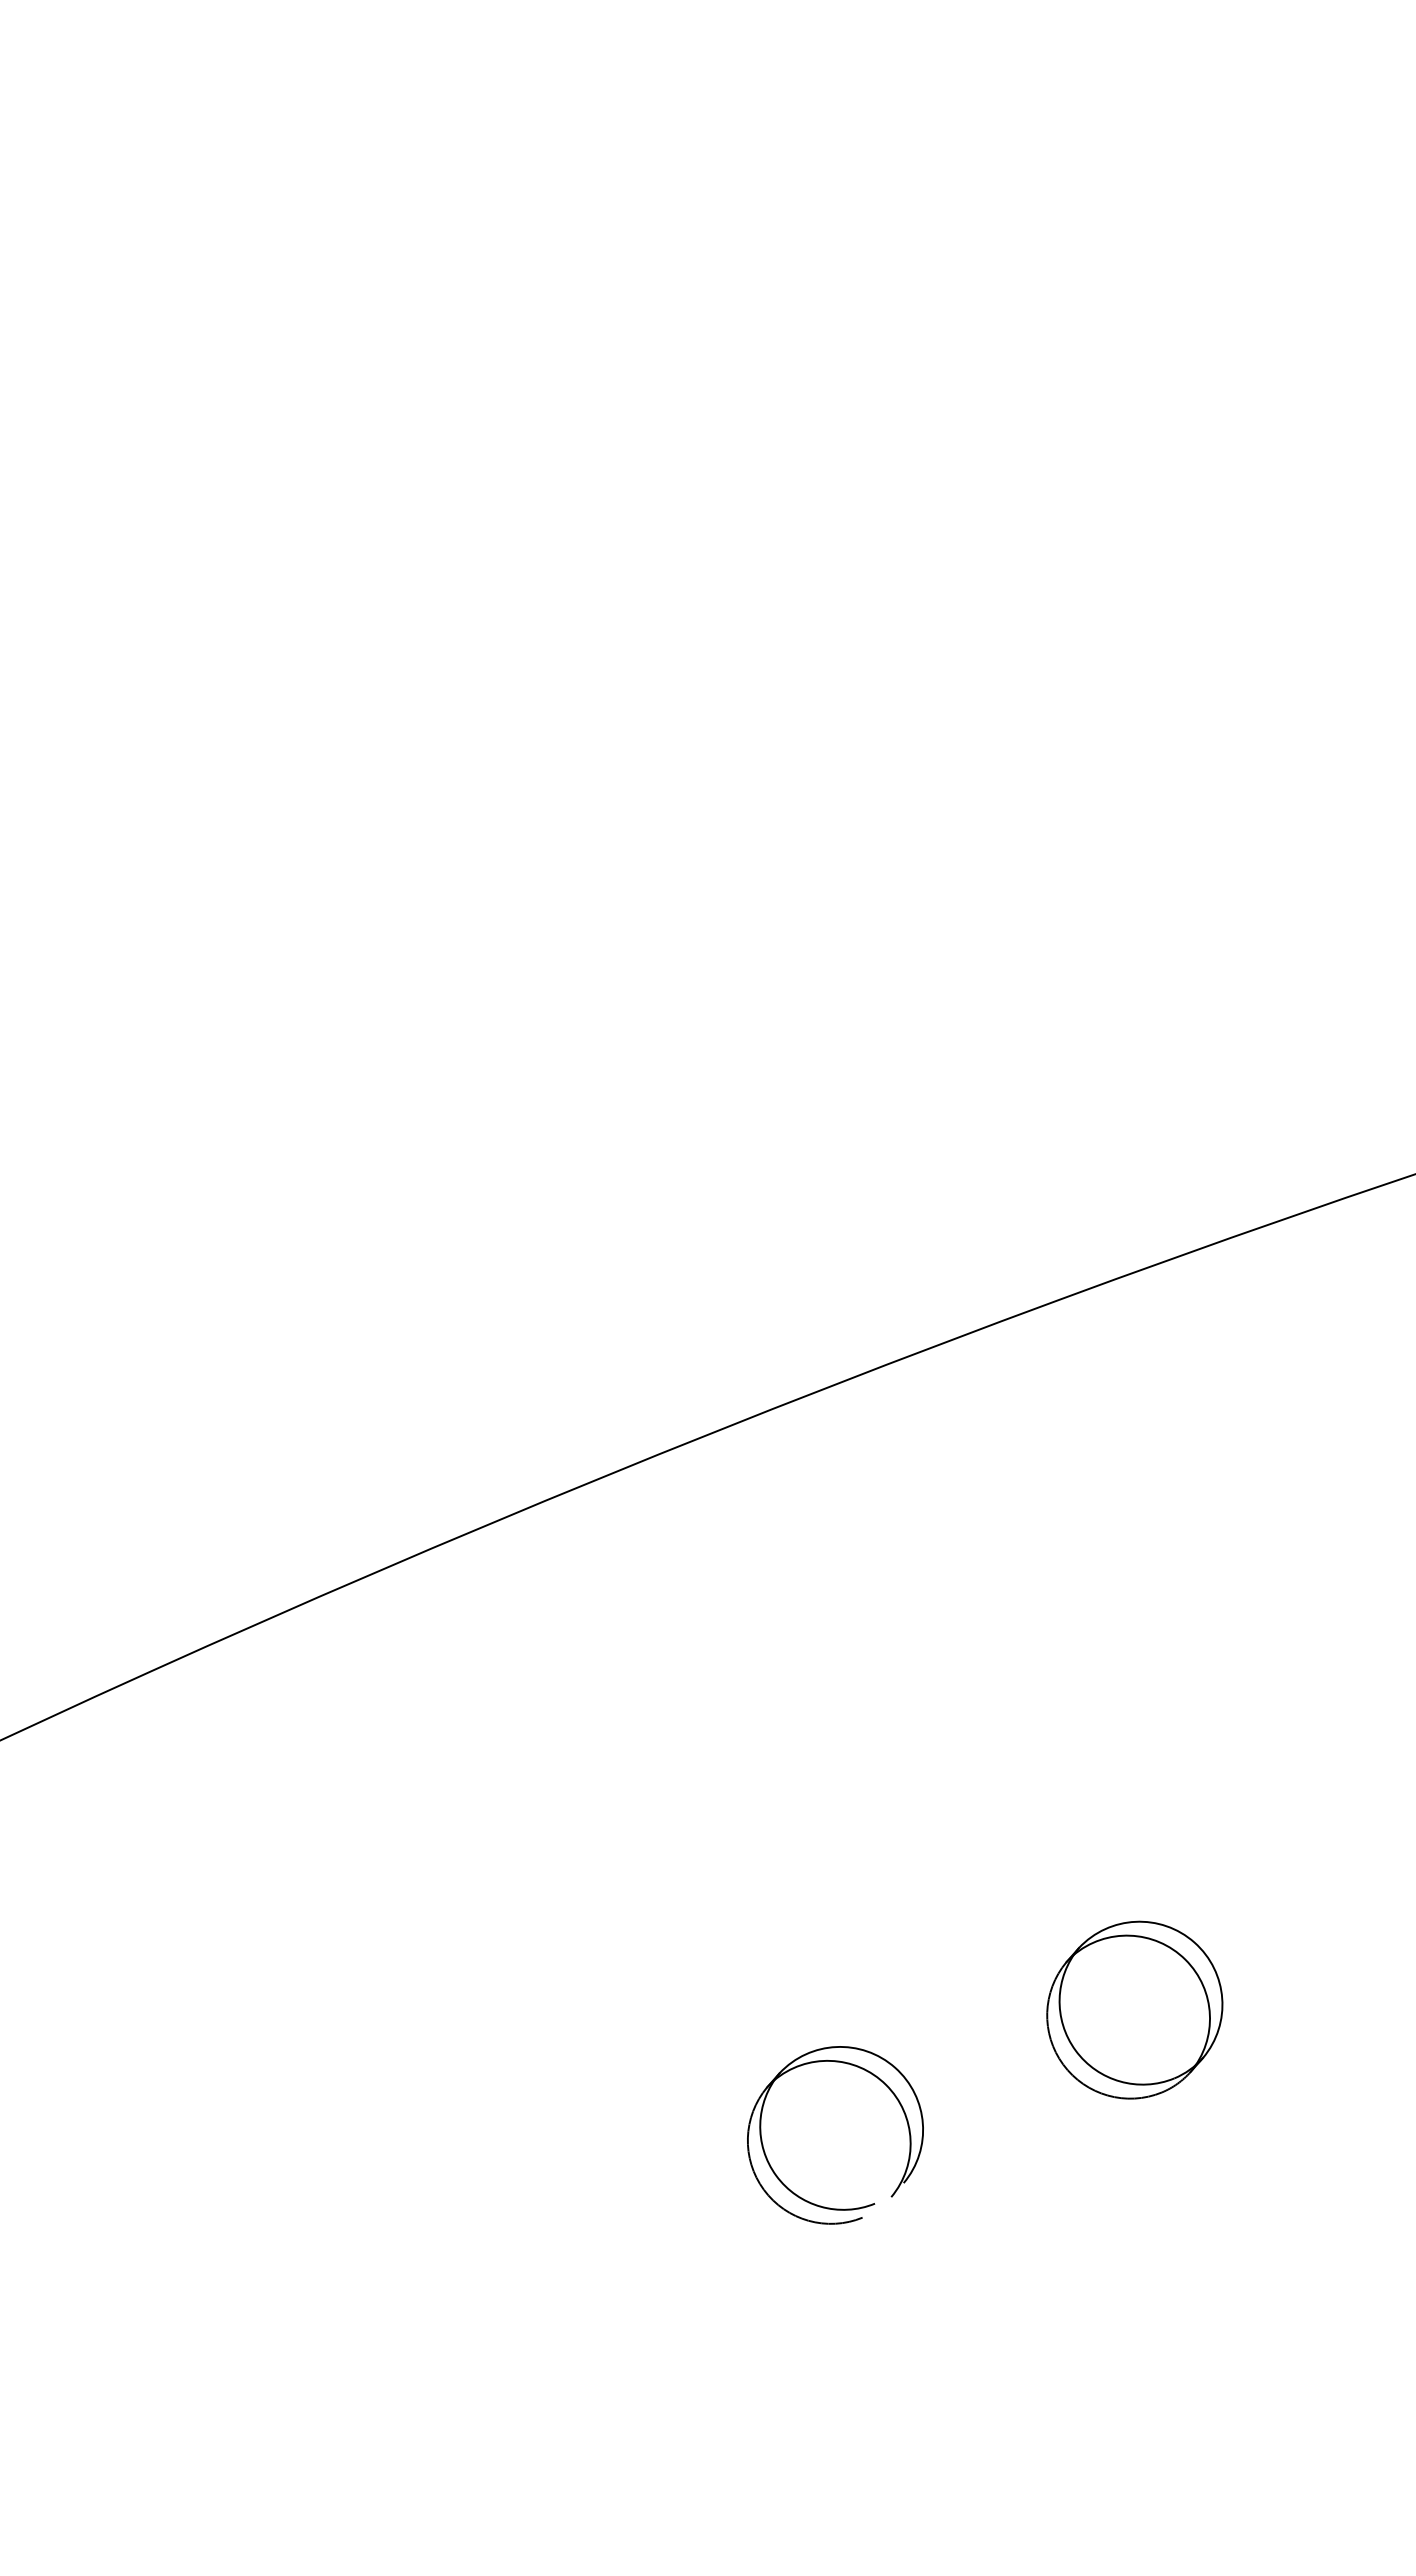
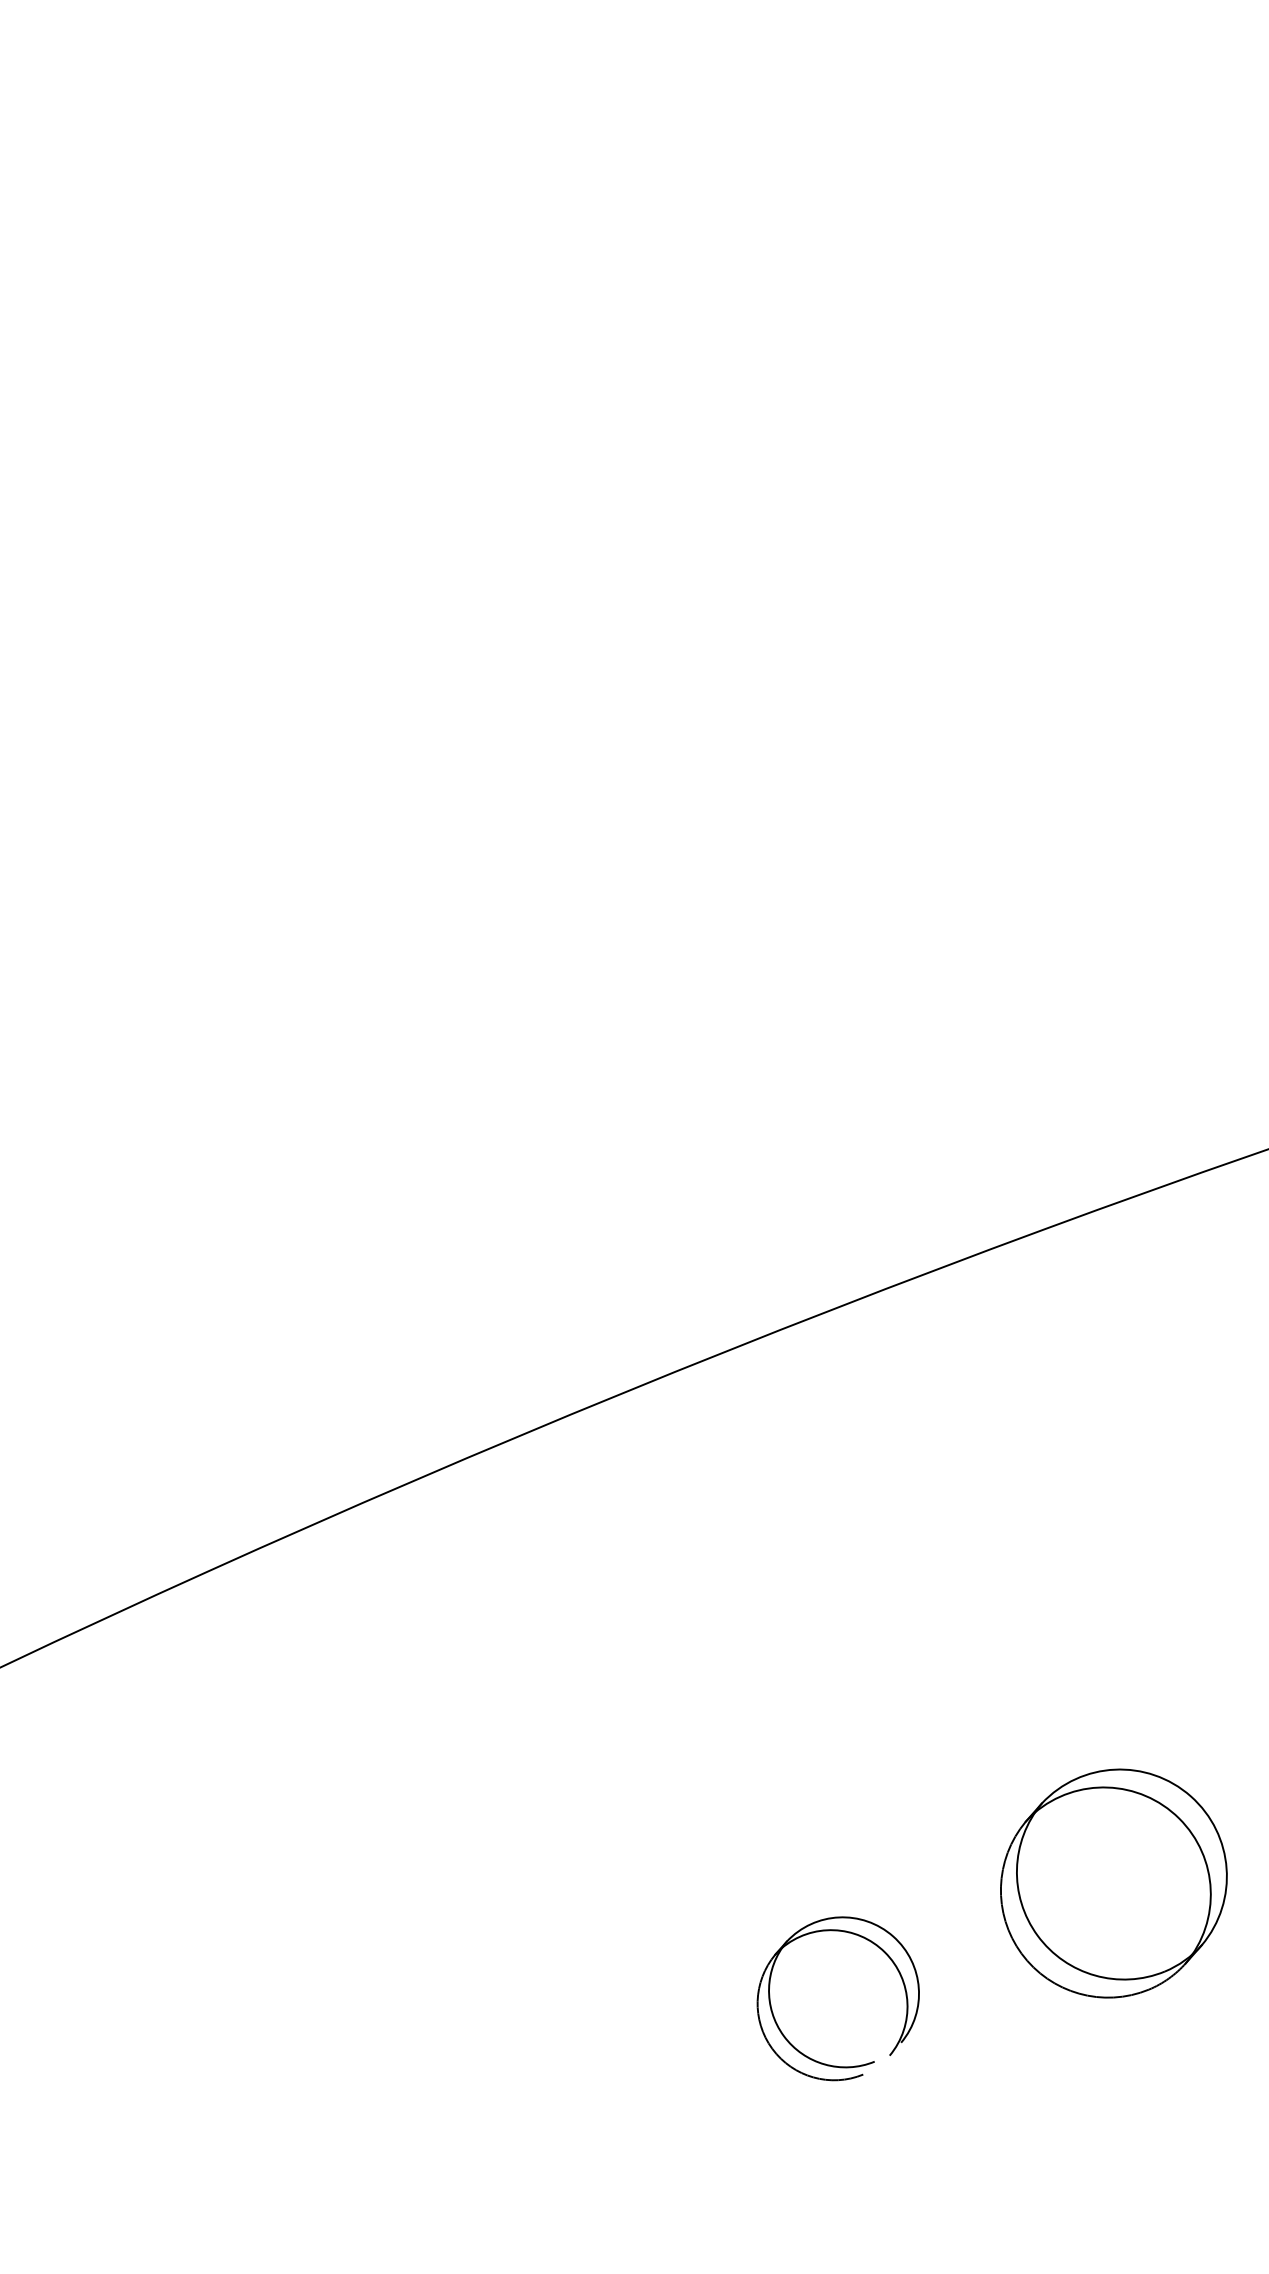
part: (1134, 2009) -> (1113, 1882), size x1.4

